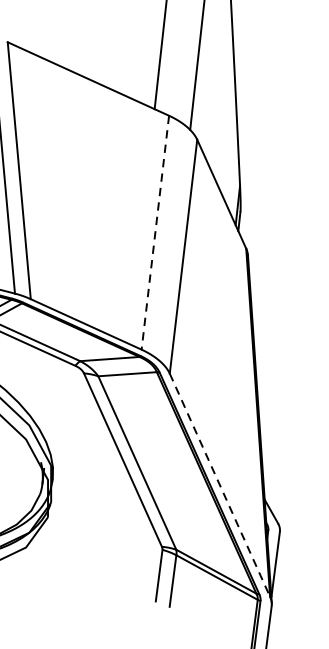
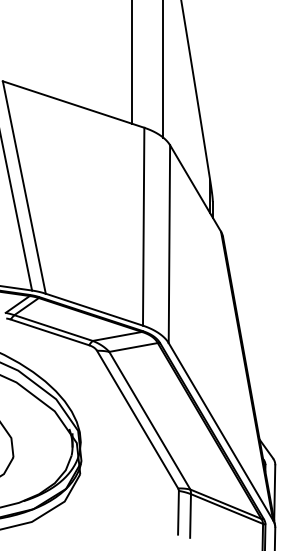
line: (155, 232) -> (143, 226), dashed -> solid
line: (219, 484) -> (220, 431), dashed -> solid

